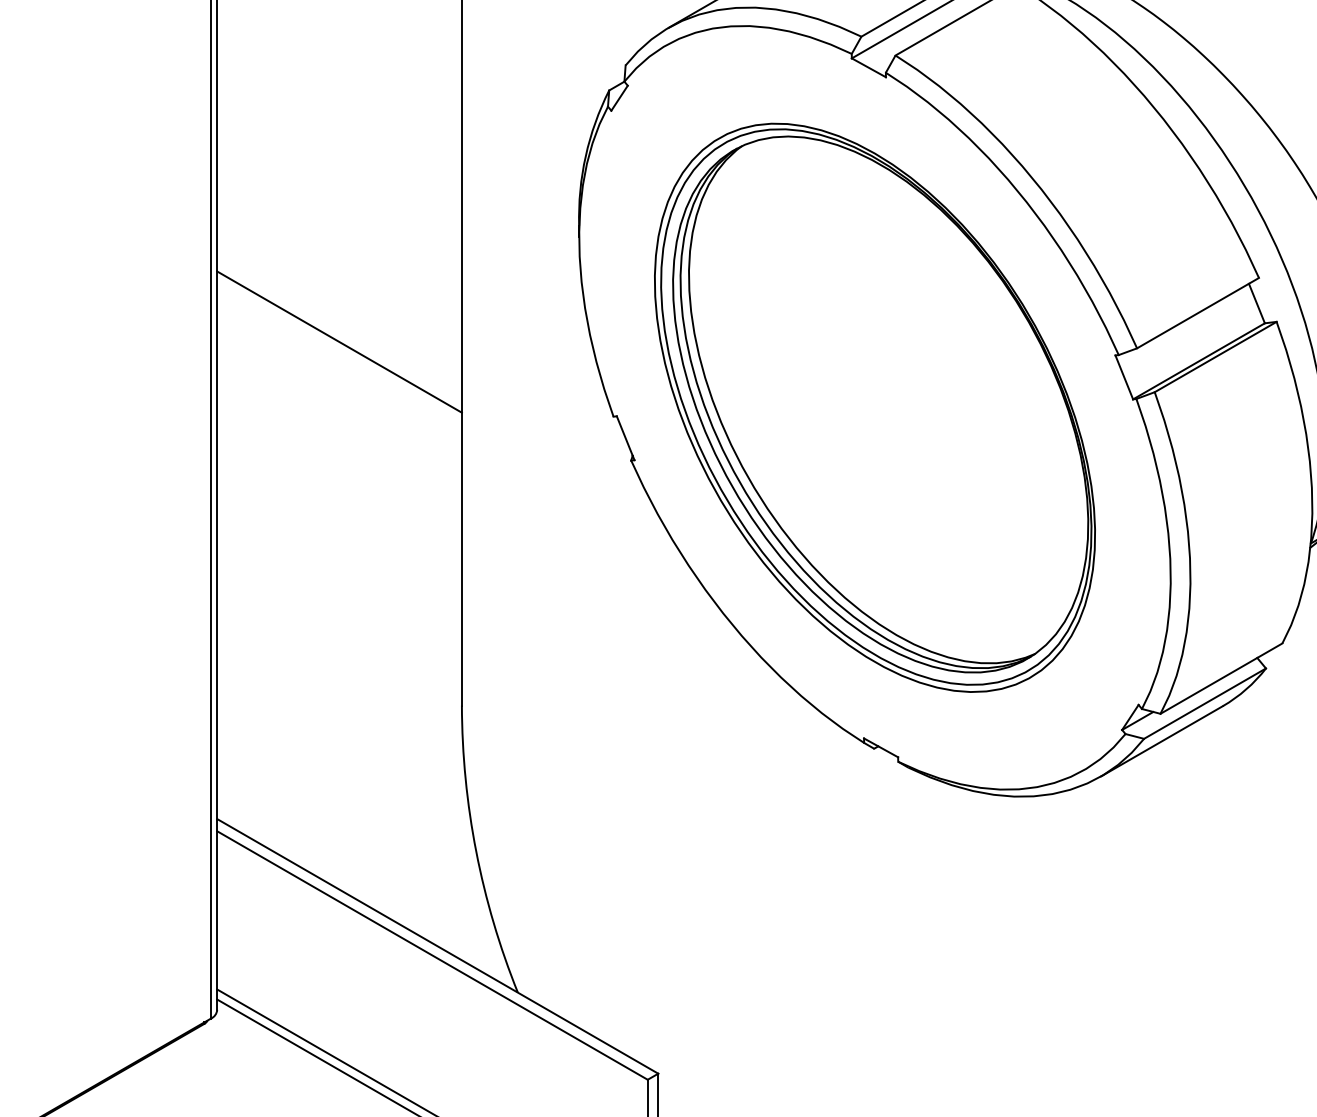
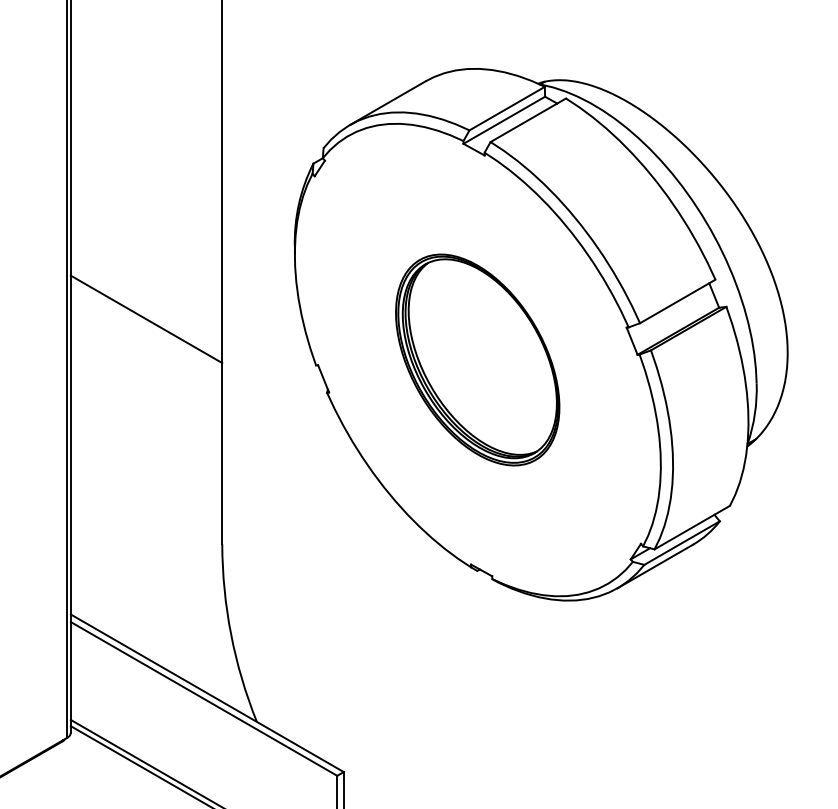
part: (874, 406) -> (477, 359), size x0.6

